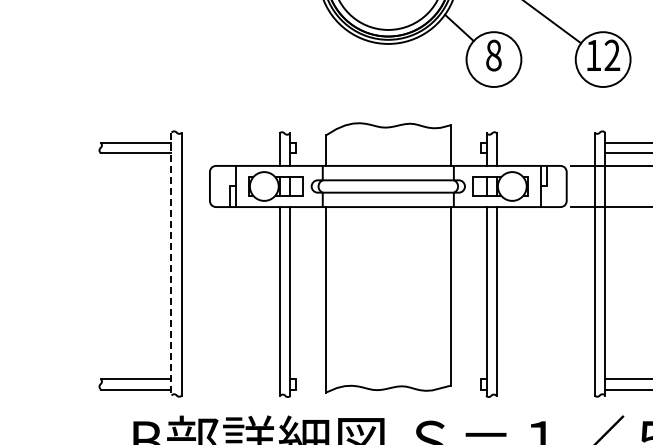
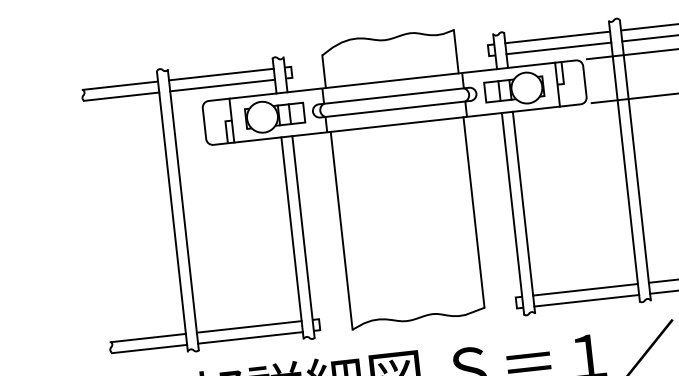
line: (230, 142) -> (221, 74), added
line: (545, 142) -> (557, 37), added
line: (230, 153) -> (222, 86), added
line: (545, 153) -> (558, 48), added
line: (171, 265) -> (172, 212), dashed -> solid
line: (230, 379) -> (249, 327), added
line: (545, 379) -> (585, 289), added
line: (230, 389) -> (250, 337), added
line: (545, 389) -> (586, 300), added

